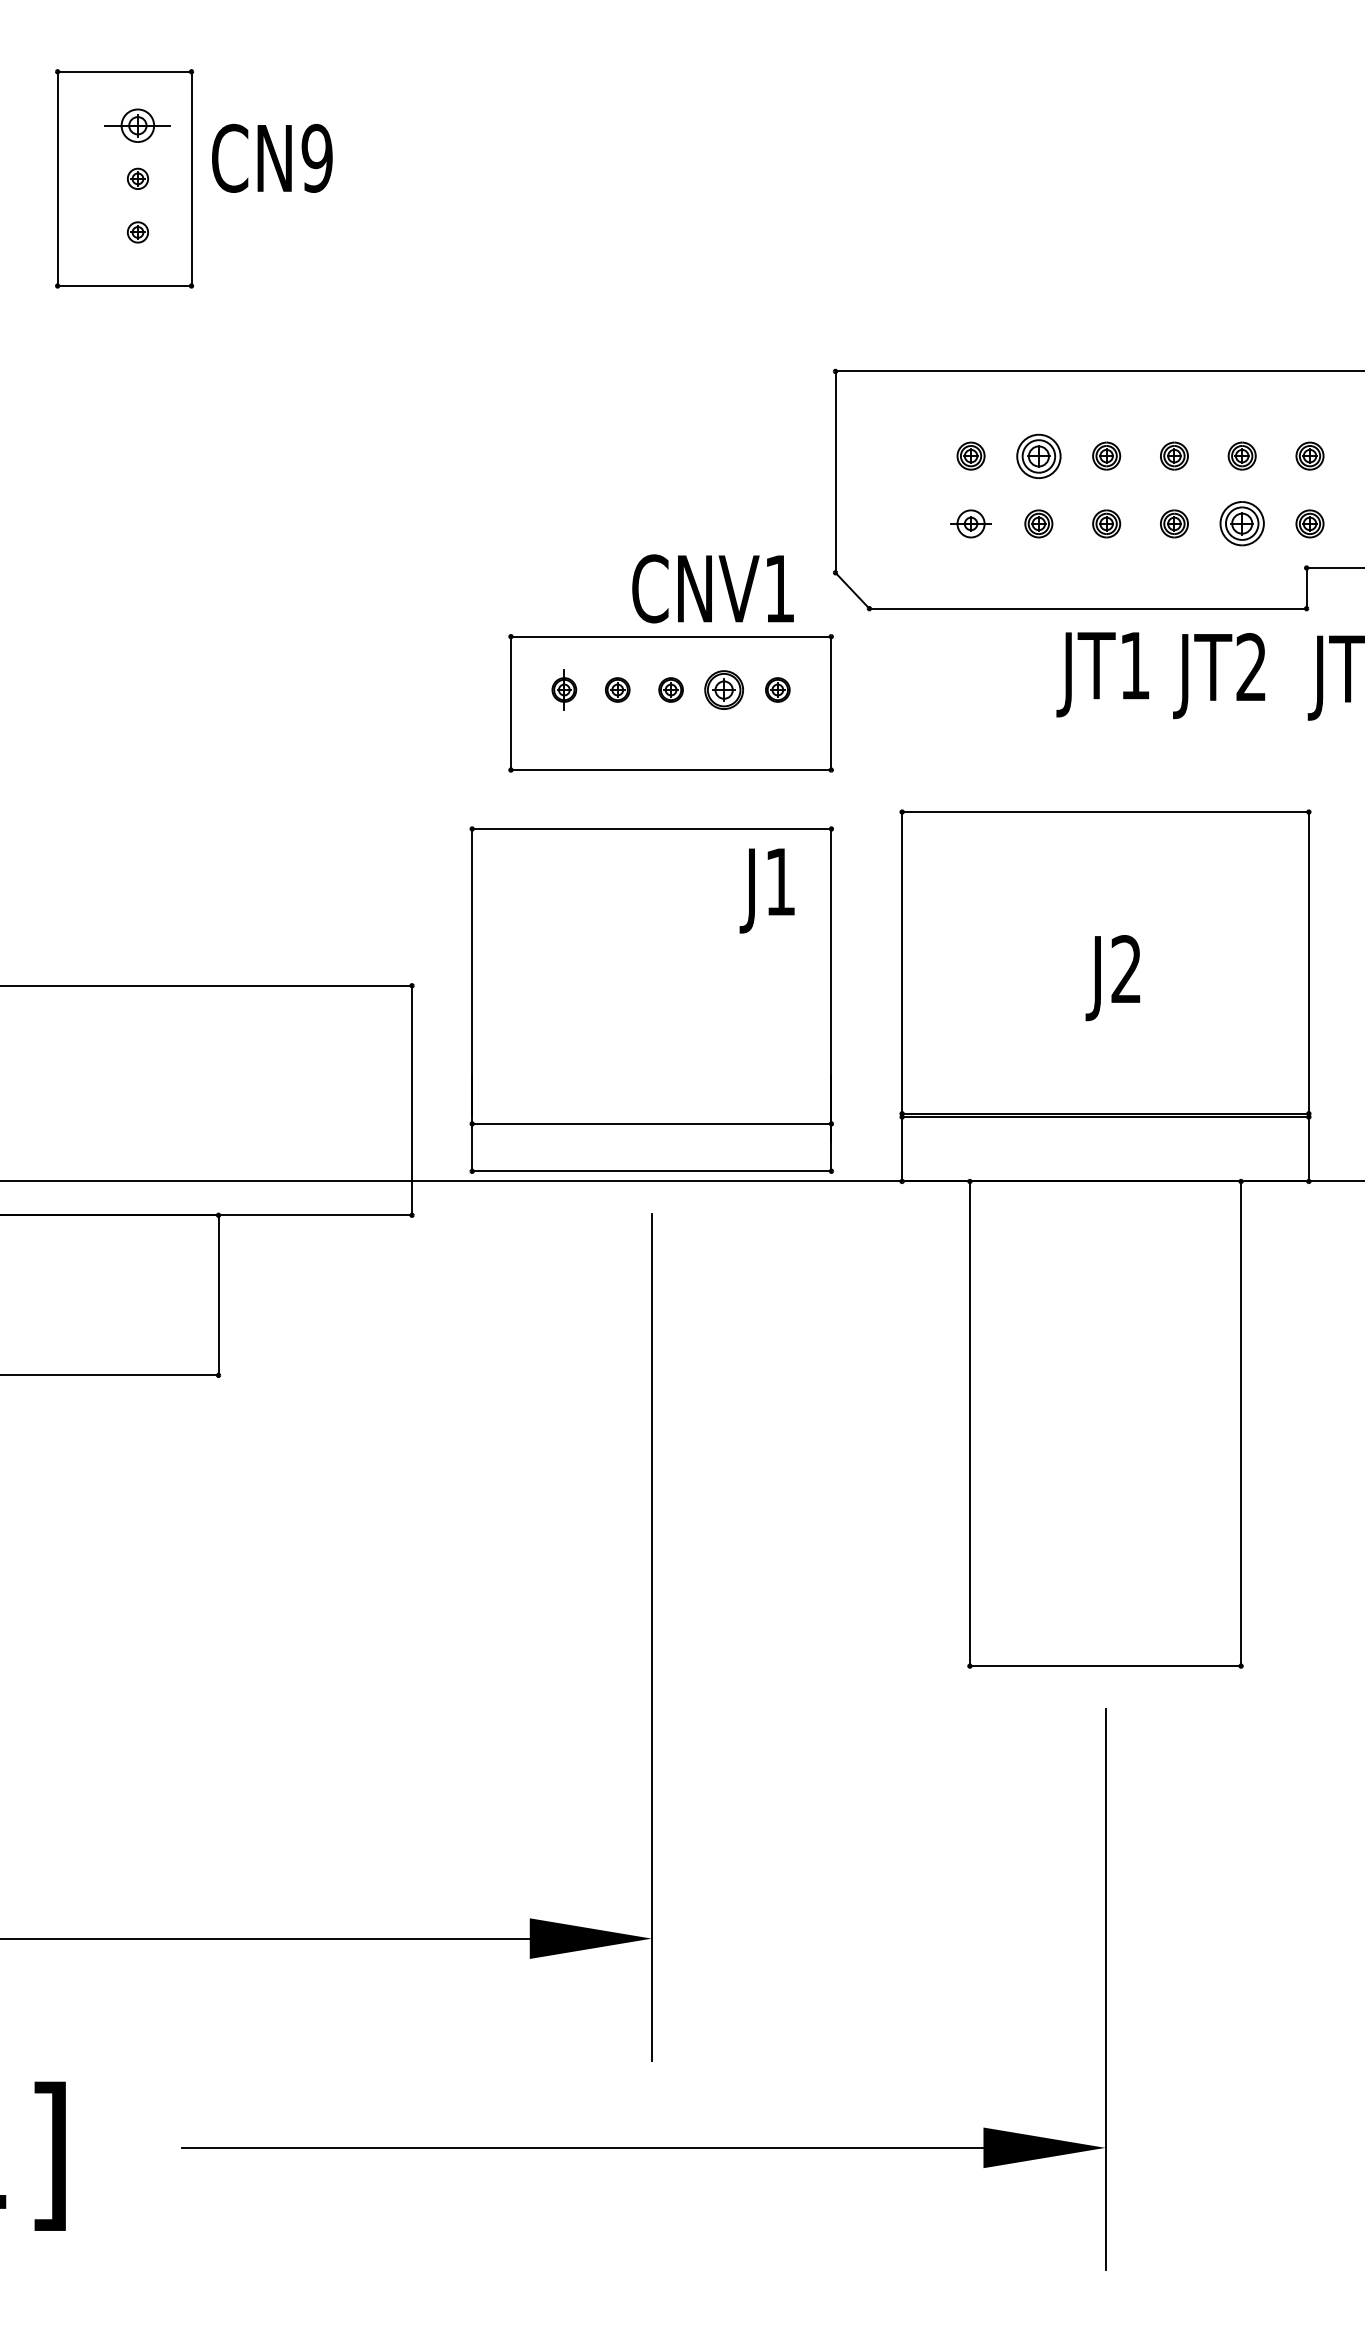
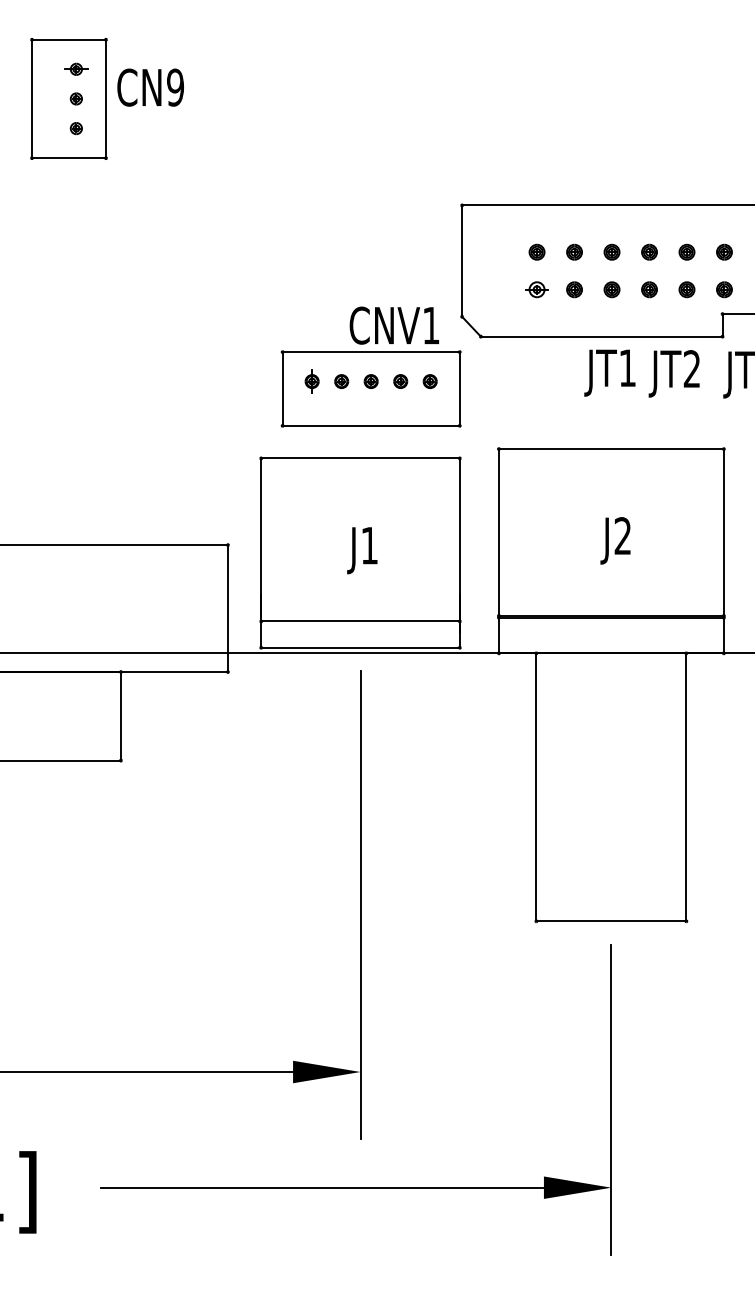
part: (138, 123) -> (76, 68), size x0.62
part: (1038, 454) -> (574, 251), size x0.62
part: (1241, 523) -> (686, 289), size x0.62
part: (724, 689) -> (400, 381), size x0.62
text: (767, 890) -> (362, 550), moved

